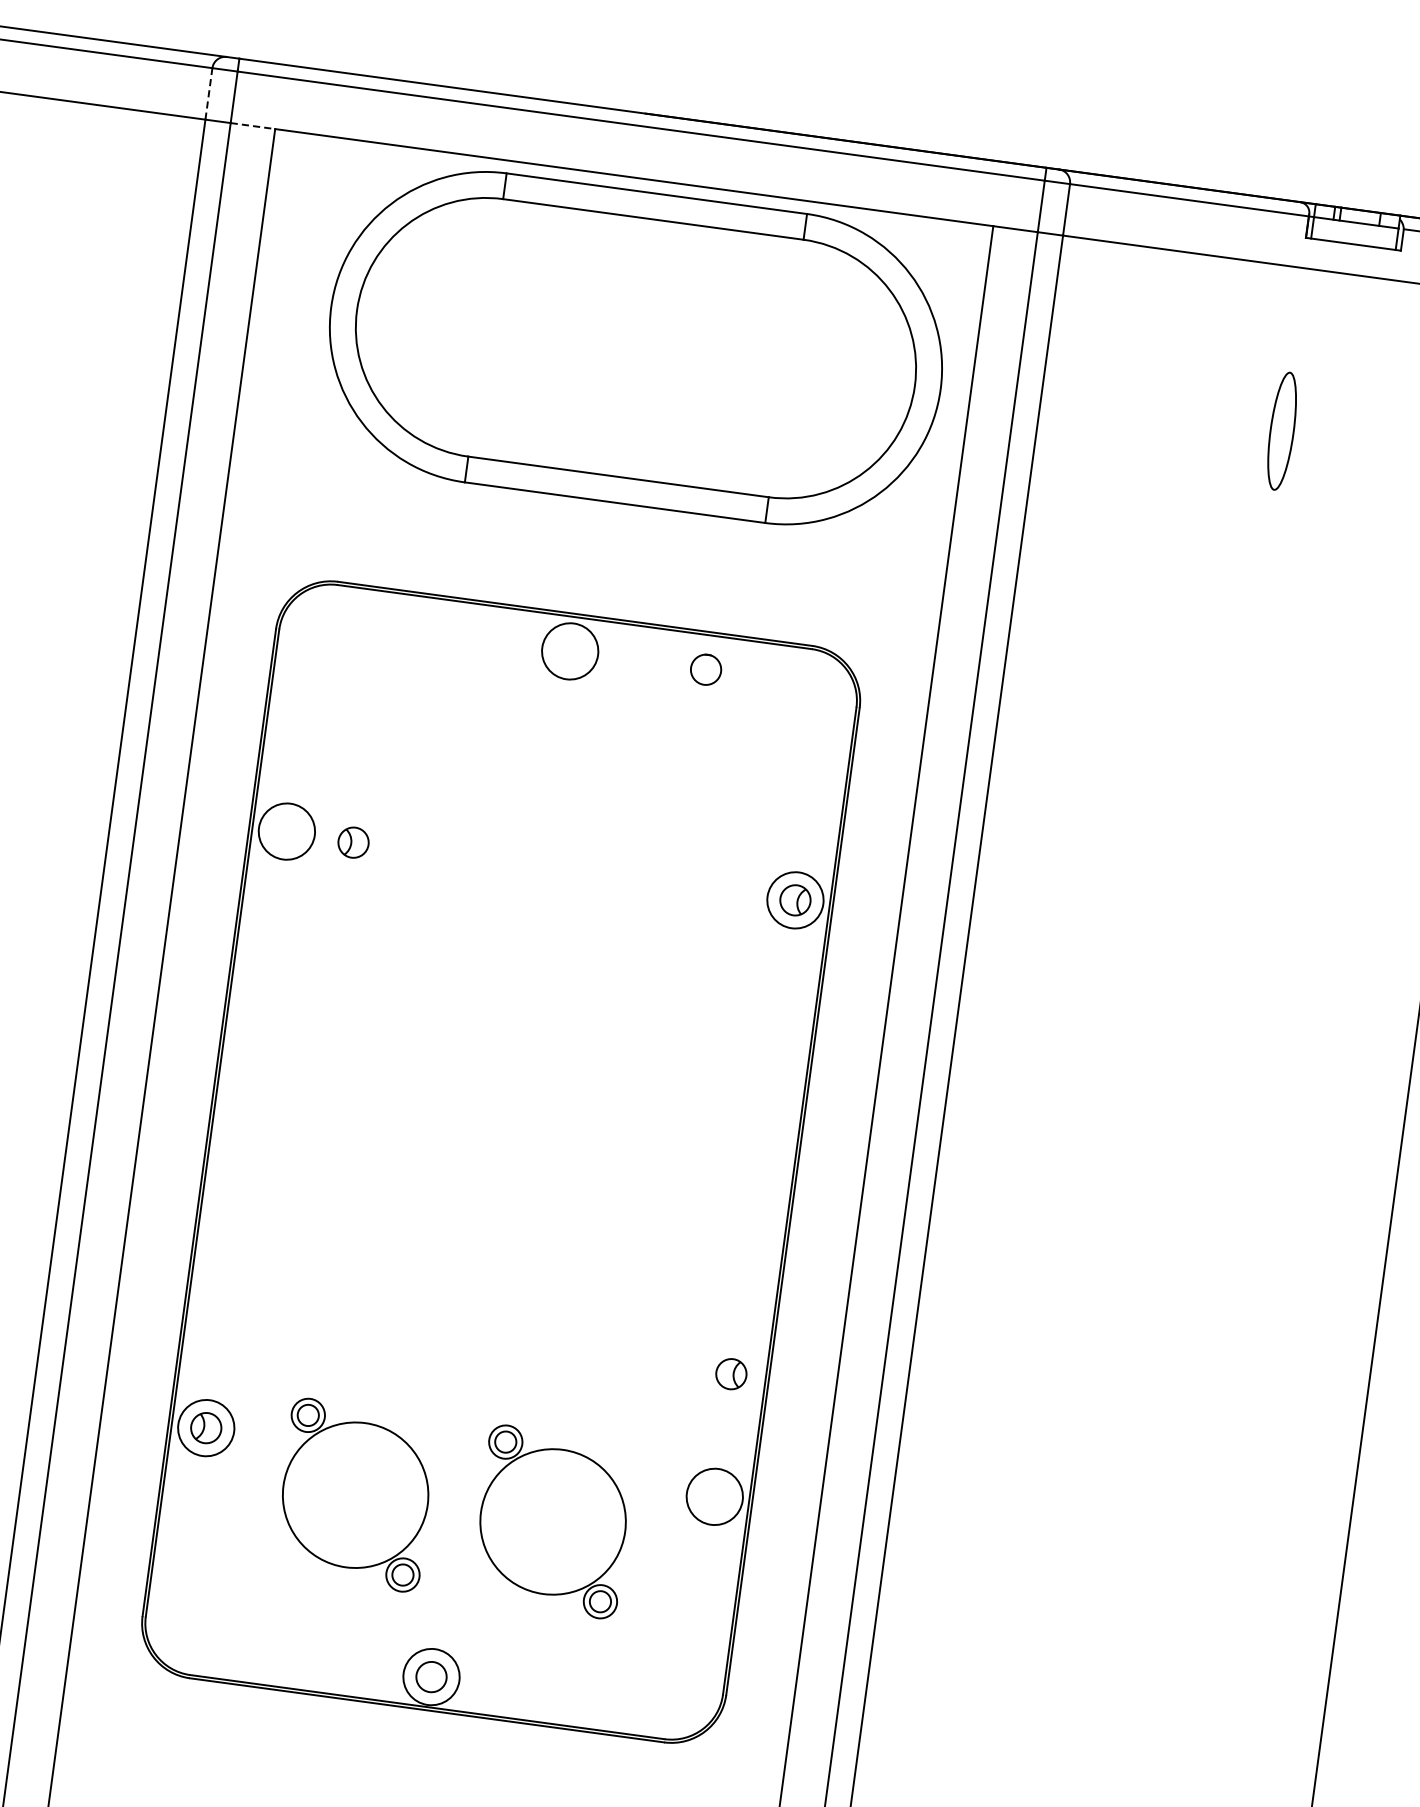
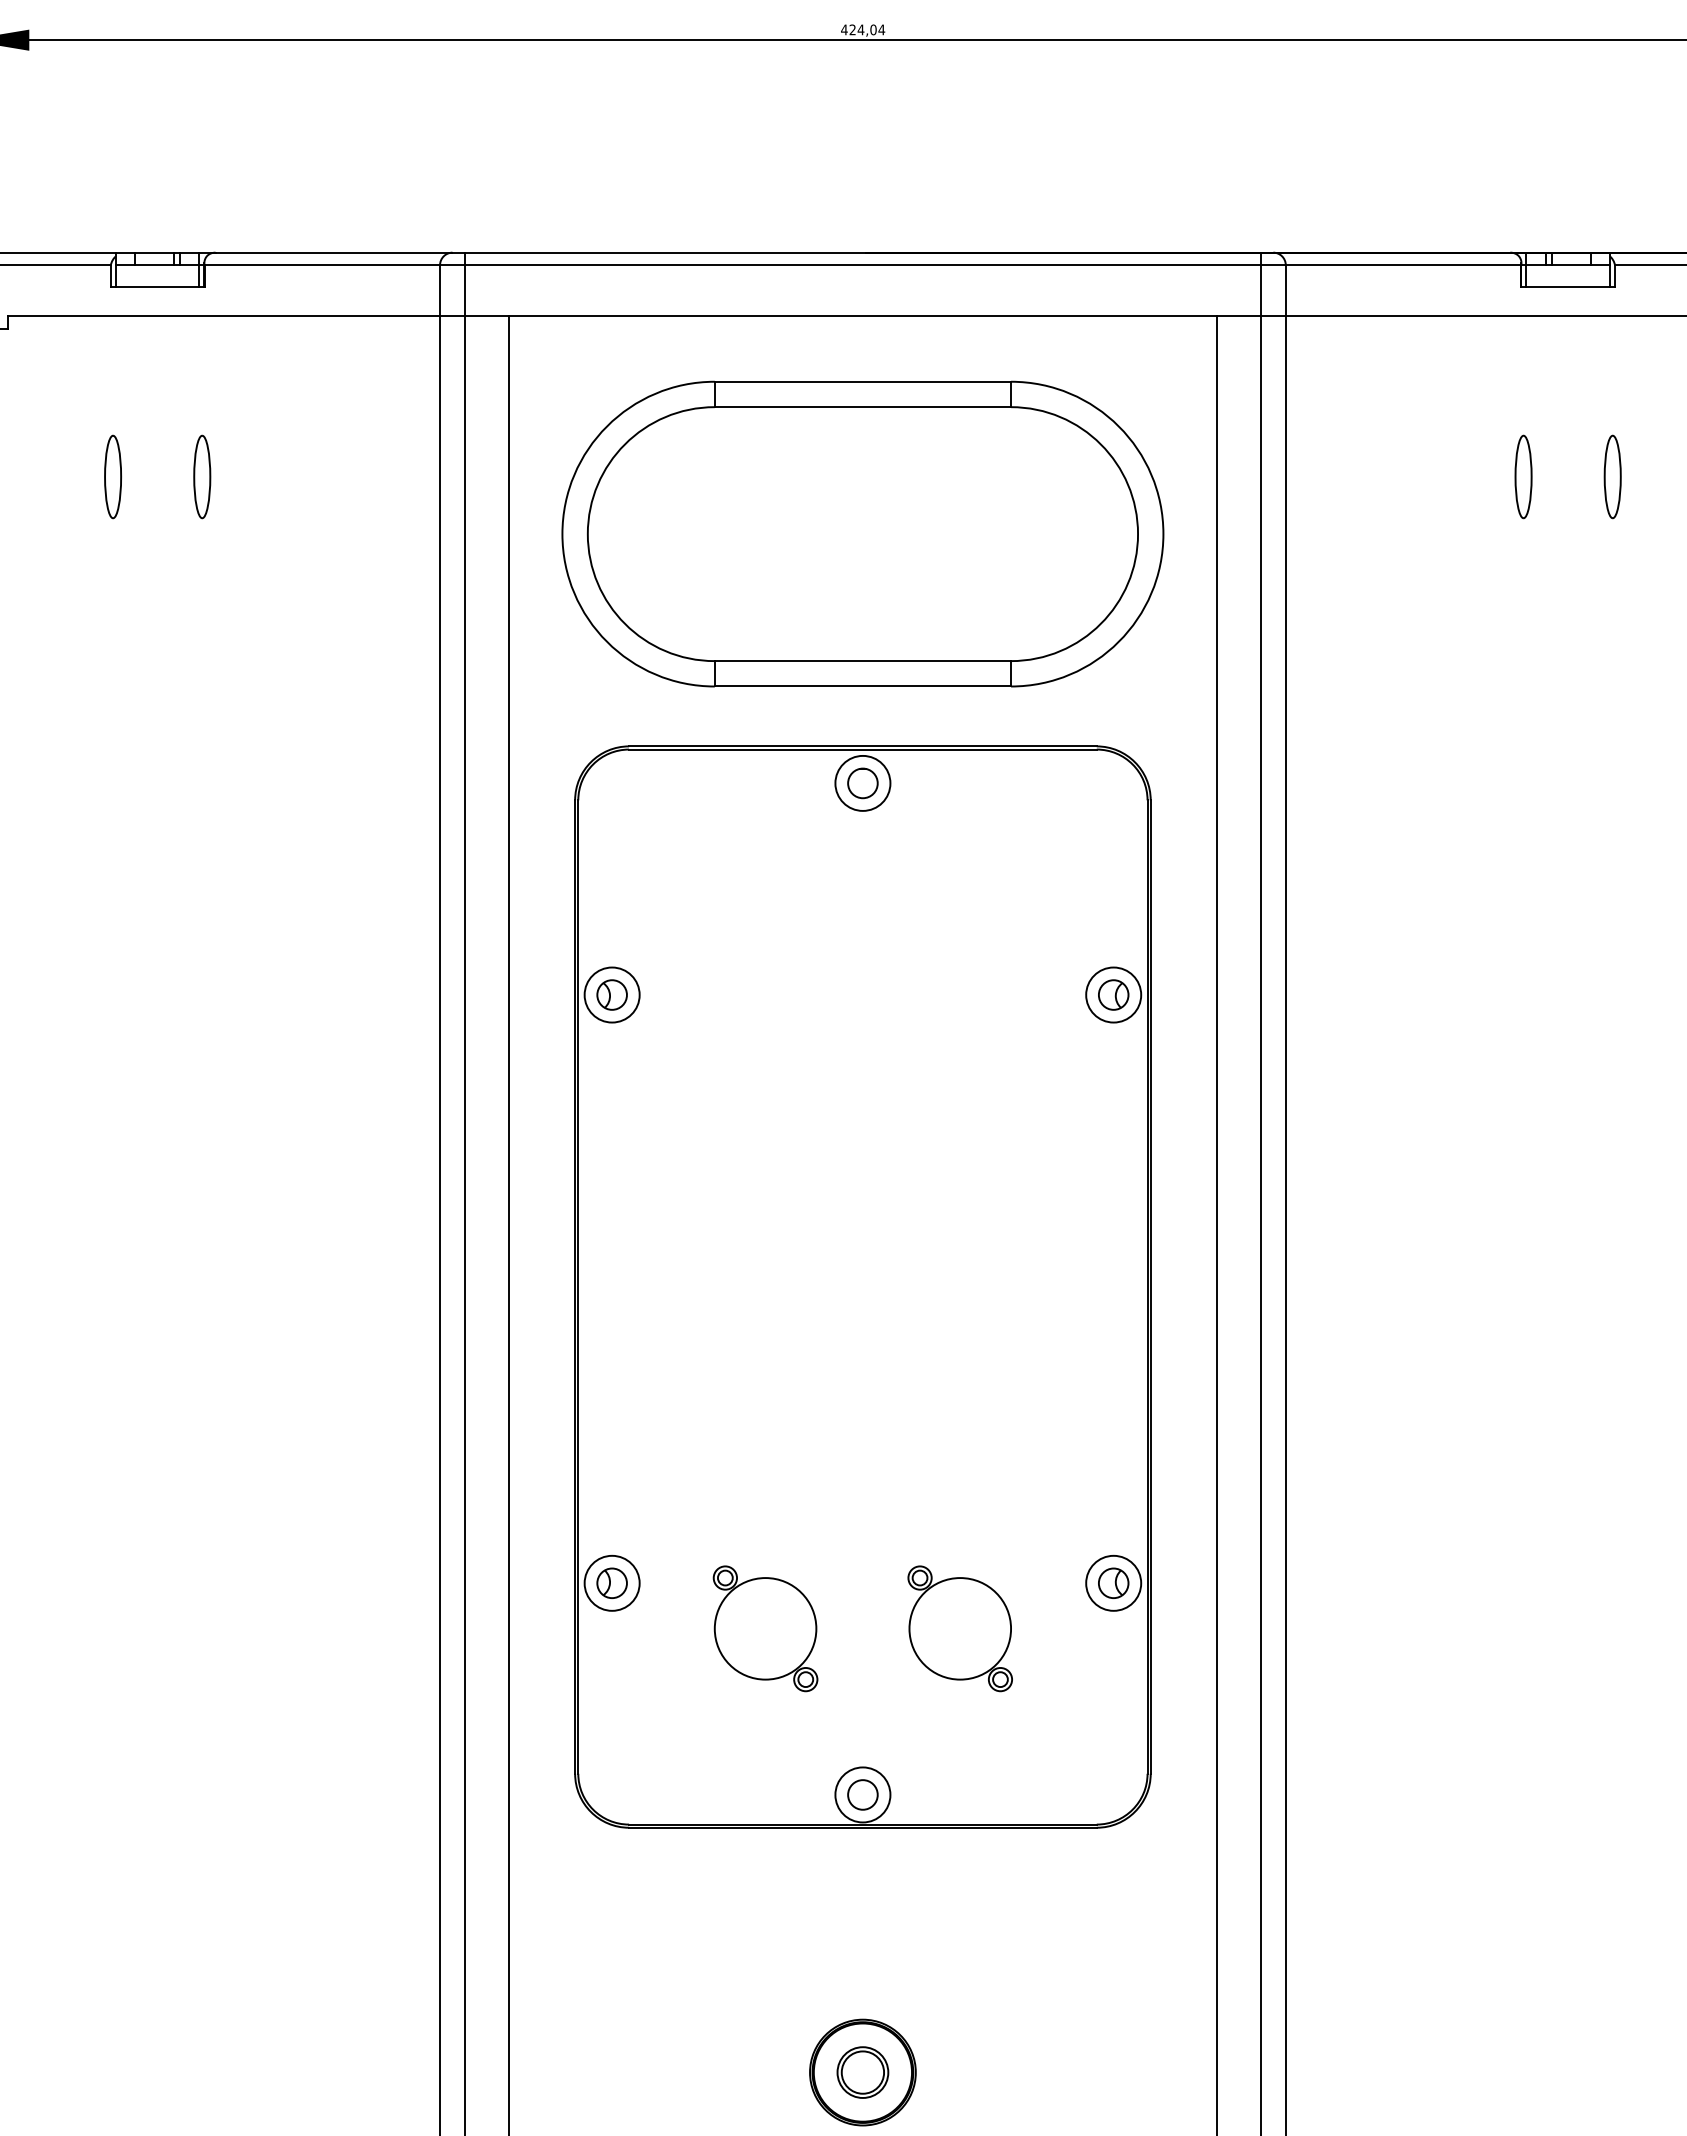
line: (209, 93) -> (440, 290), dashed -> solid
line: (252, 126) -> (486, 316), dashed -> solid
part: (635, 347) -> (862, 533), moved
part: (1282, 430) -> (1523, 476), size x0.71
part: (1372, 442) -> (1612, 476), added
part: (705, 669) -> (862, 783), moved
part: (352, 842) -> (611, 994), moved
part: (731, 1373) -> (1113, 1582), moved
part: (355, 1494) -> (765, 1628), size x0.71
part: (552, 1521) -> (959, 1628), size x0.71

